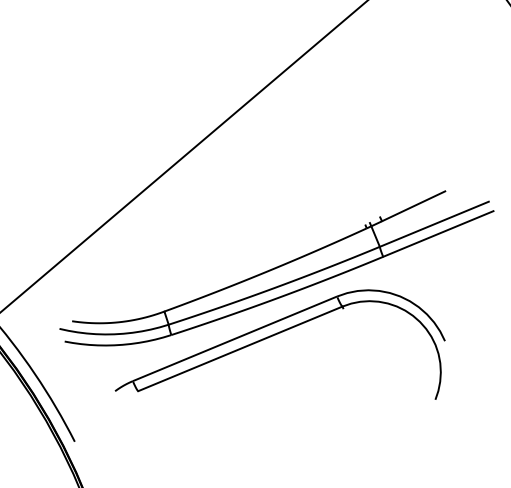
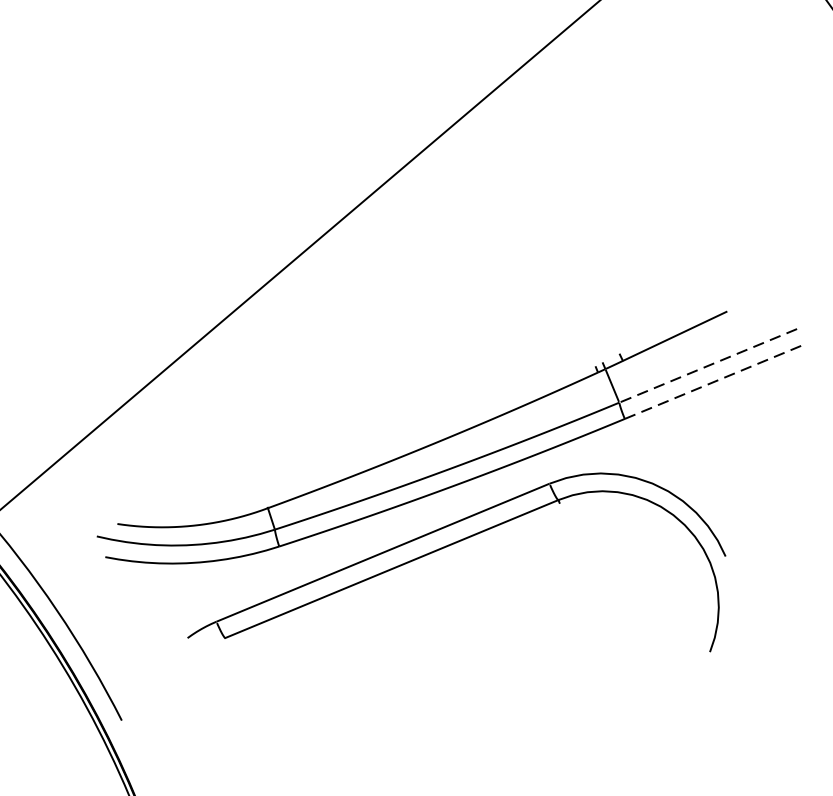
line: (434, 224) -> (708, 366), solid -> dashed
line: (438, 234) -> (714, 382), solid -> dashed

